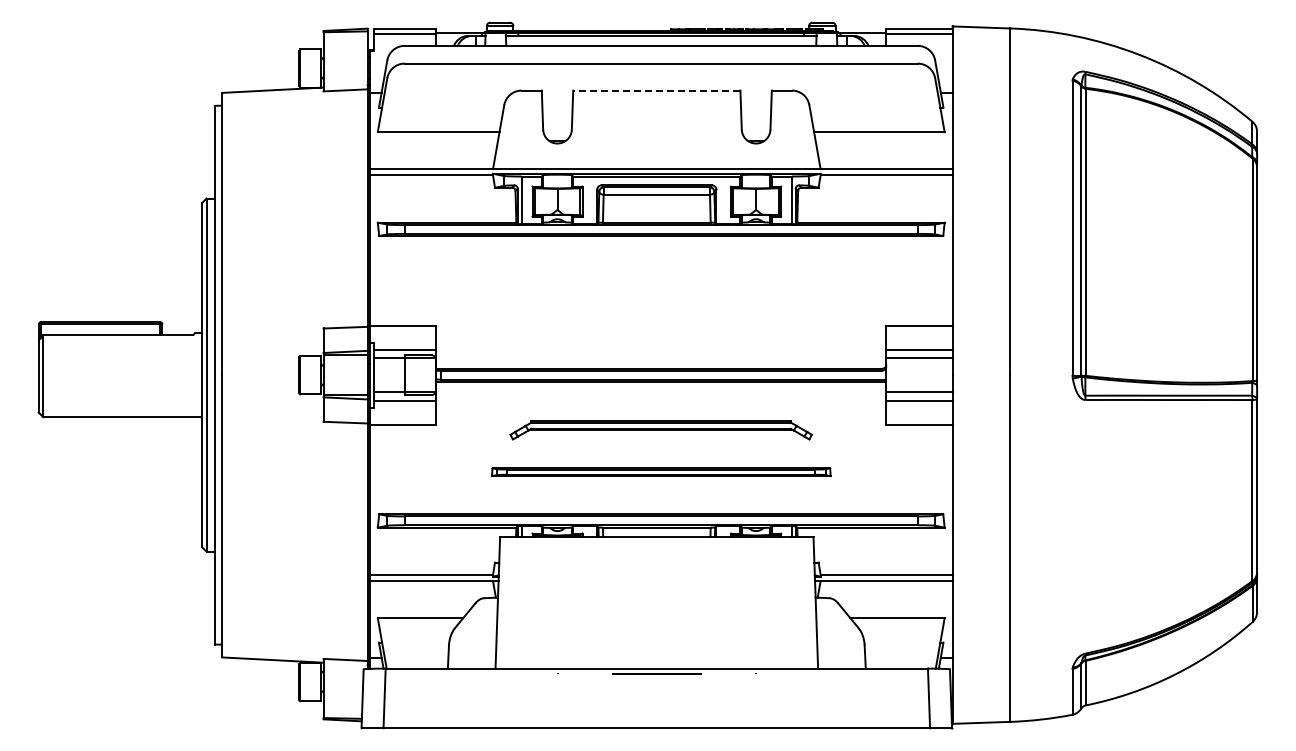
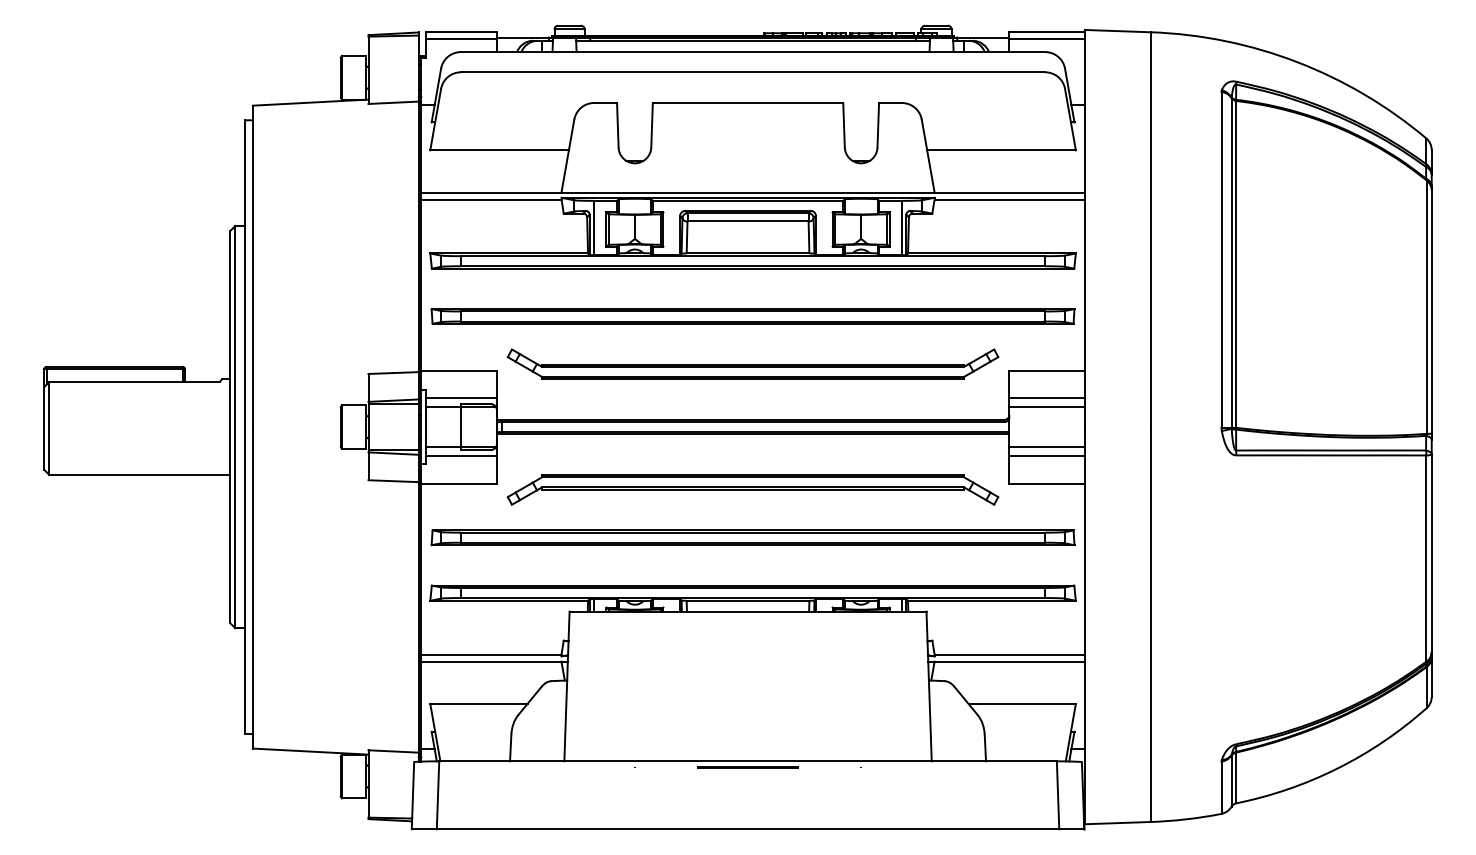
line: (656, 90) -> (747, 102), dashed -> solid
part: (661, 277) -> (753, 315), added
part: (661, 319) -> (753, 363), added
part: (660, 430) -> (752, 490), size x1.43
part: (661, 471) -> (753, 536), size x1.67

